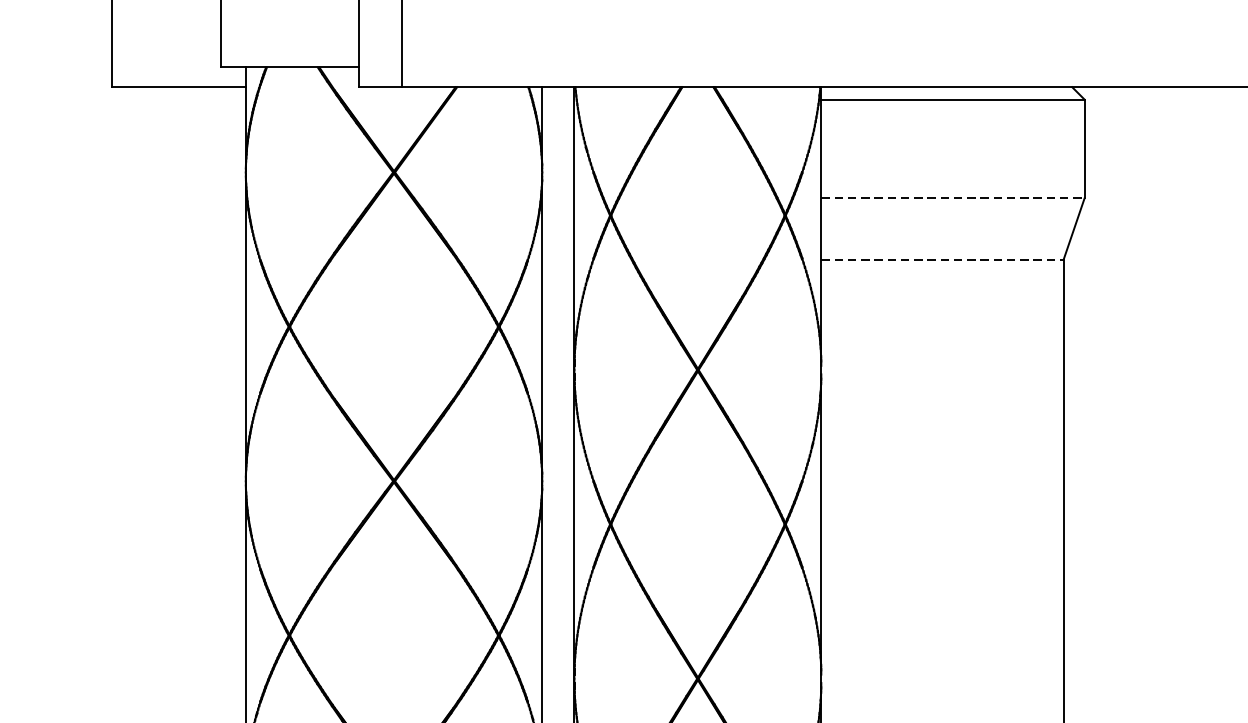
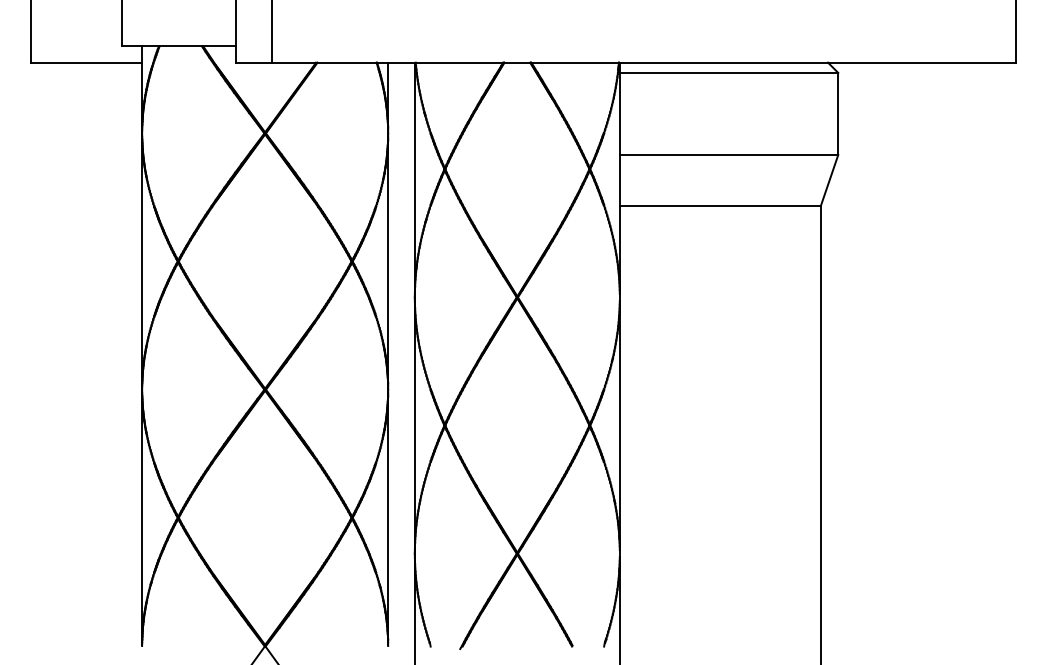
line: (953, 197) -> (729, 154), dashed -> solid
line: (942, 260) -> (720, 206), dashed -> solid

